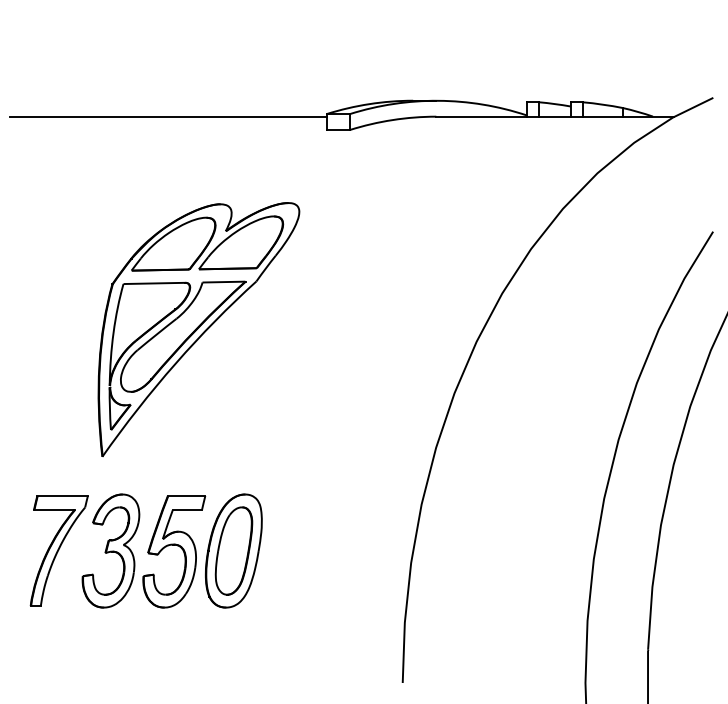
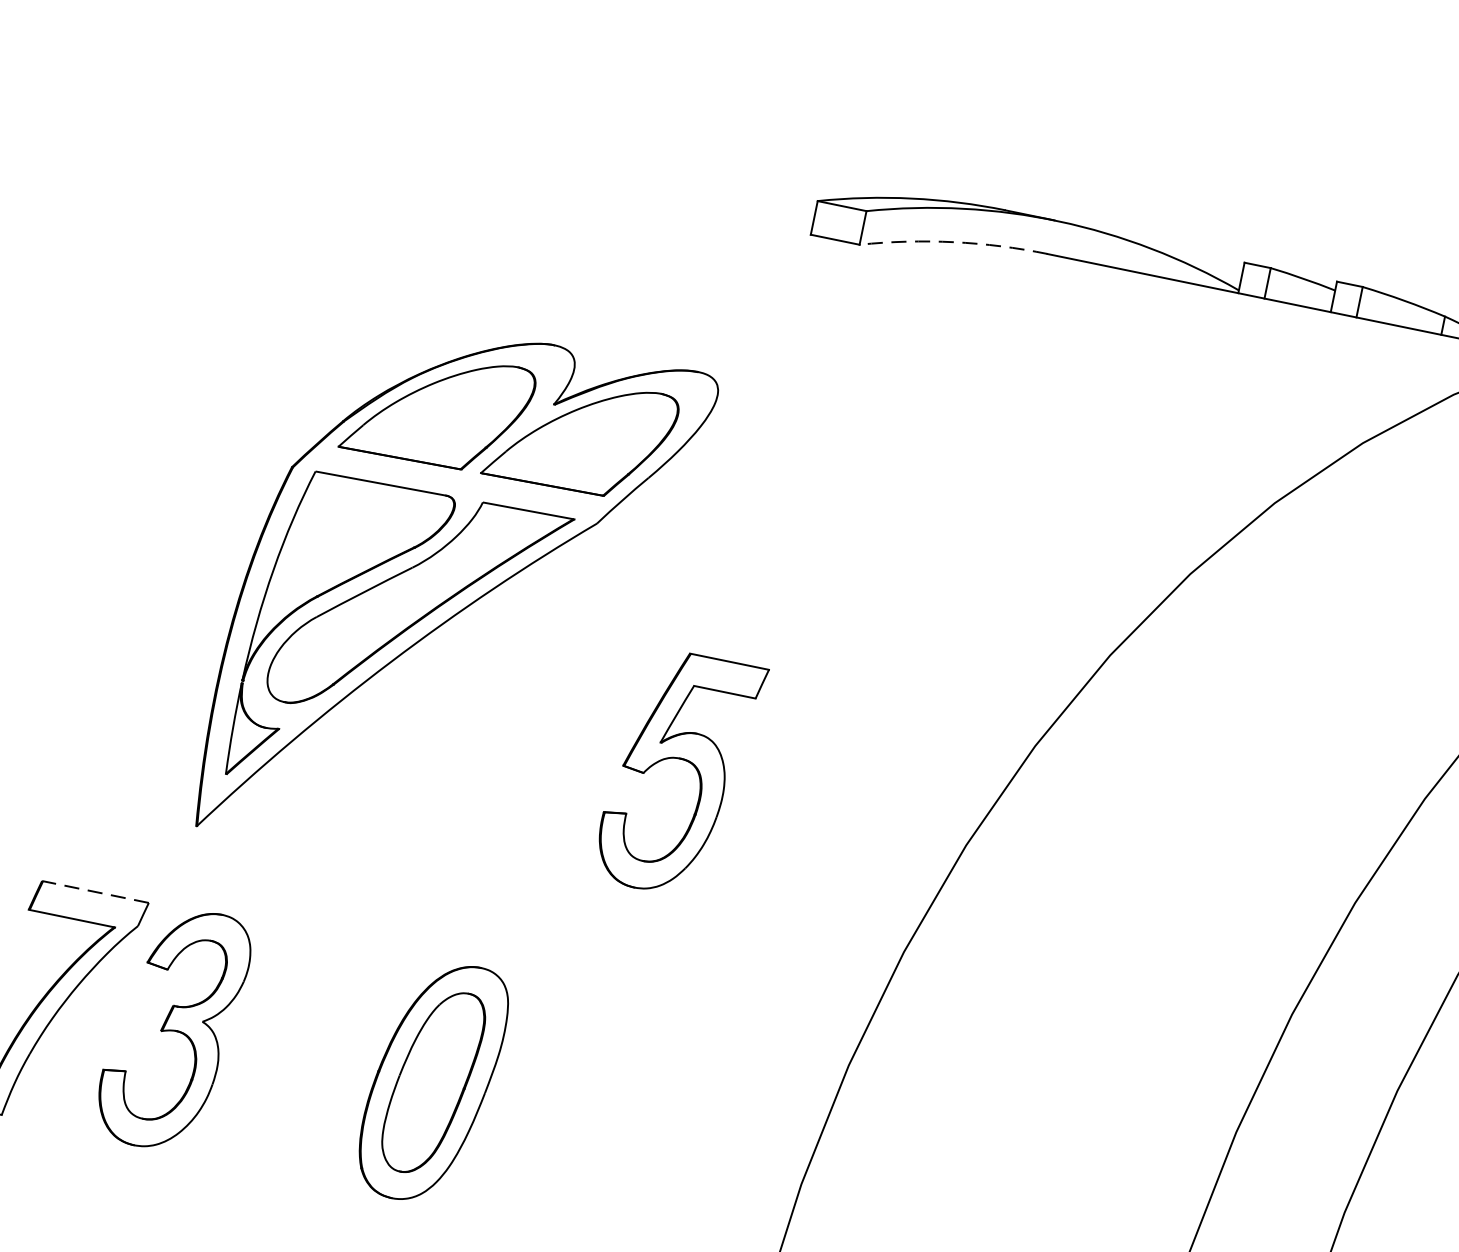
line: (168, 116) -> (483, 137), removed
arc: (392, 120) -> (953, 243), solid -> dashed
line: (62, 495) -> (95, 890), solid -> dashed
part: (174, 551) -> (679, 773), moved

